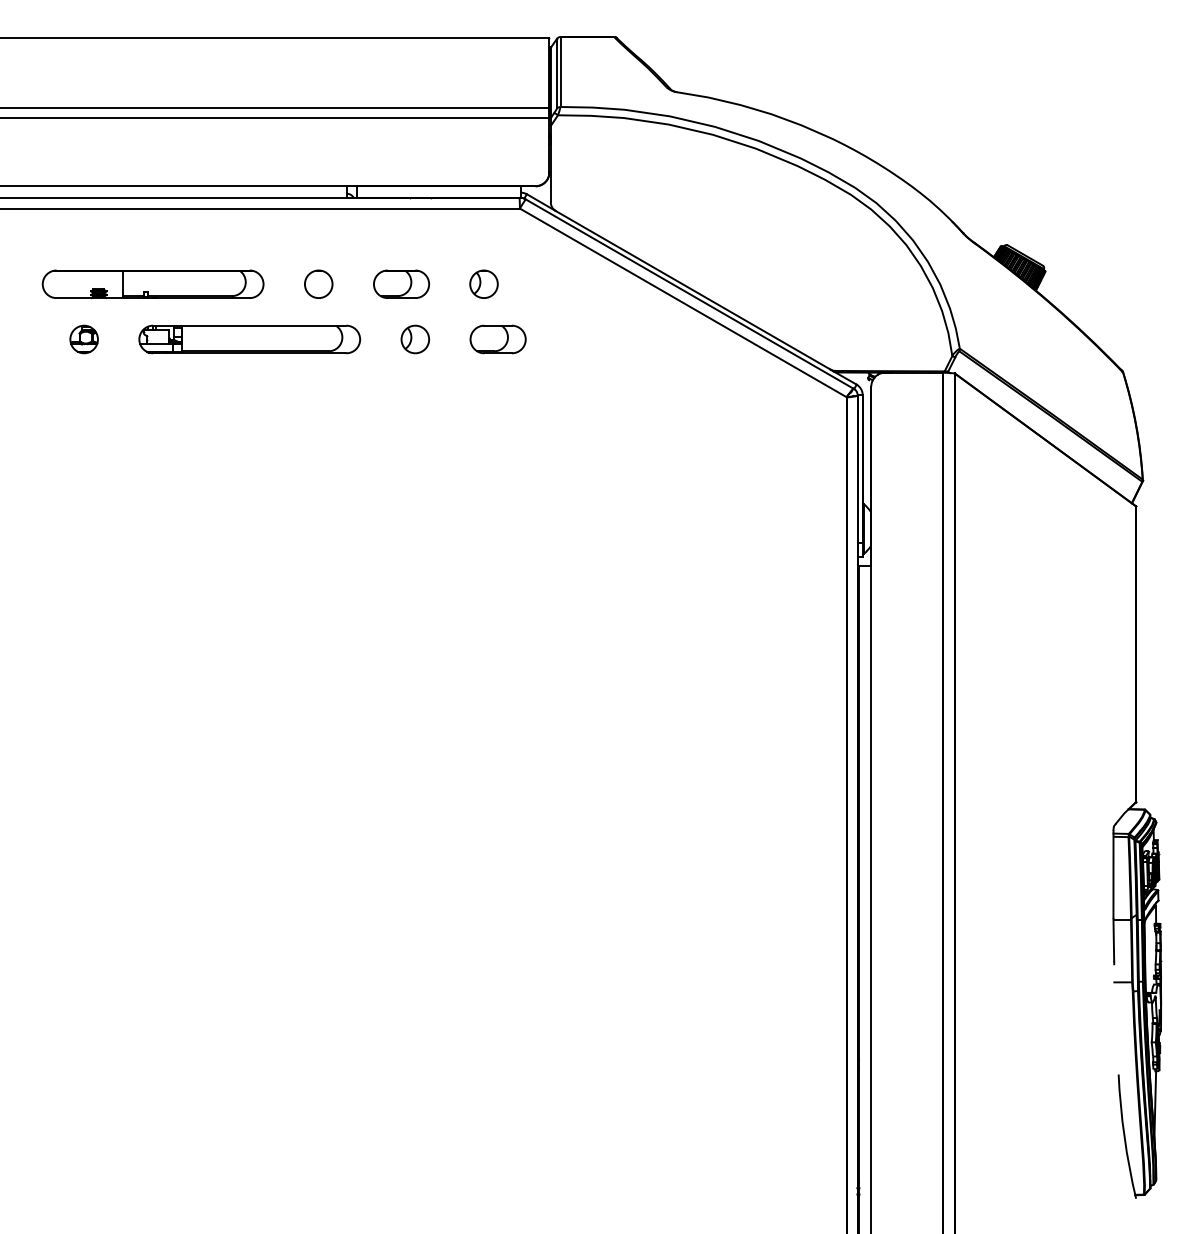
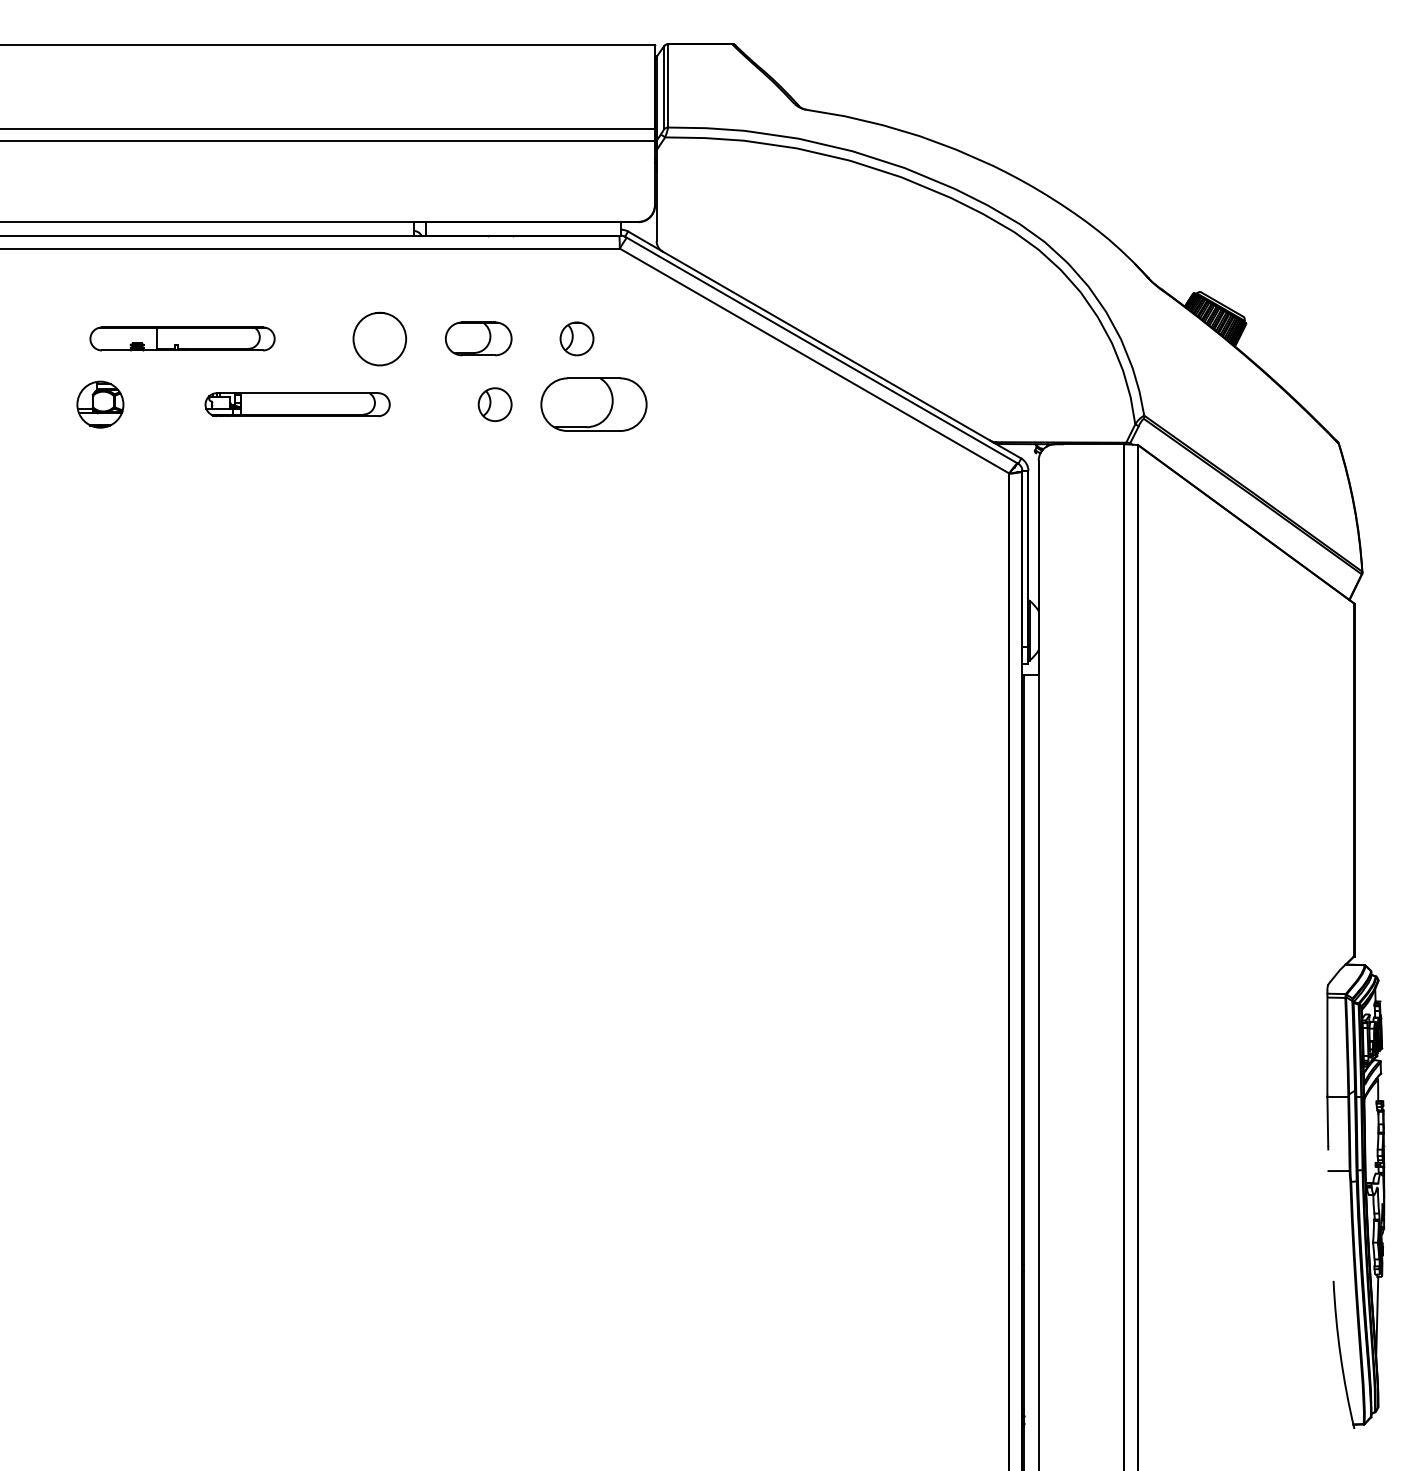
circle: (318, 283) -> (379, 337), size x1.6
part: (152, 284) -> (181, 339), size x0.7
part: (83, 339) -> (99, 404), size x1.4
part: (249, 339) -> (297, 404), size x0.7
part: (497, 339) -> (593, 404), size x1.6

